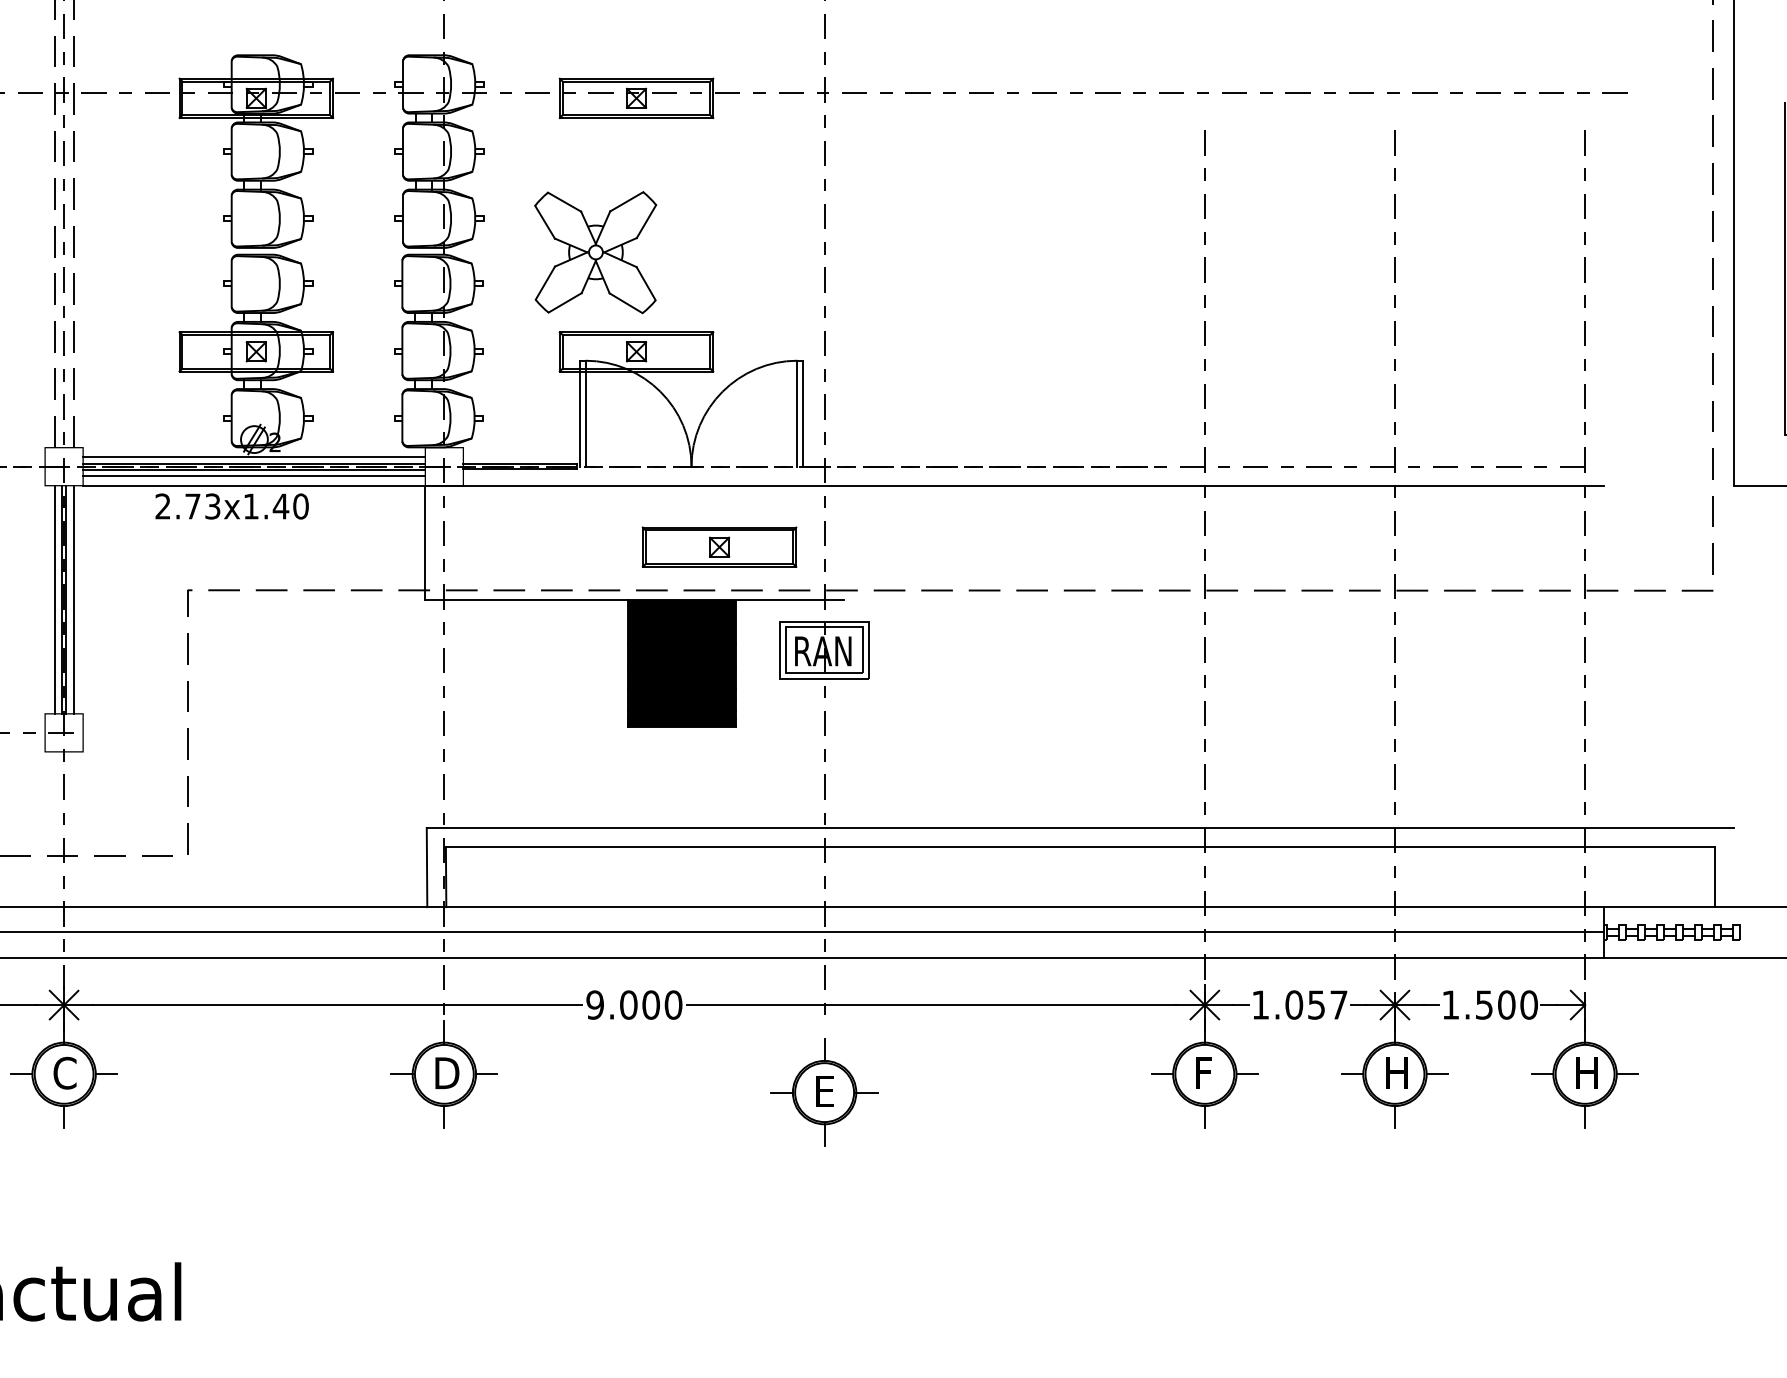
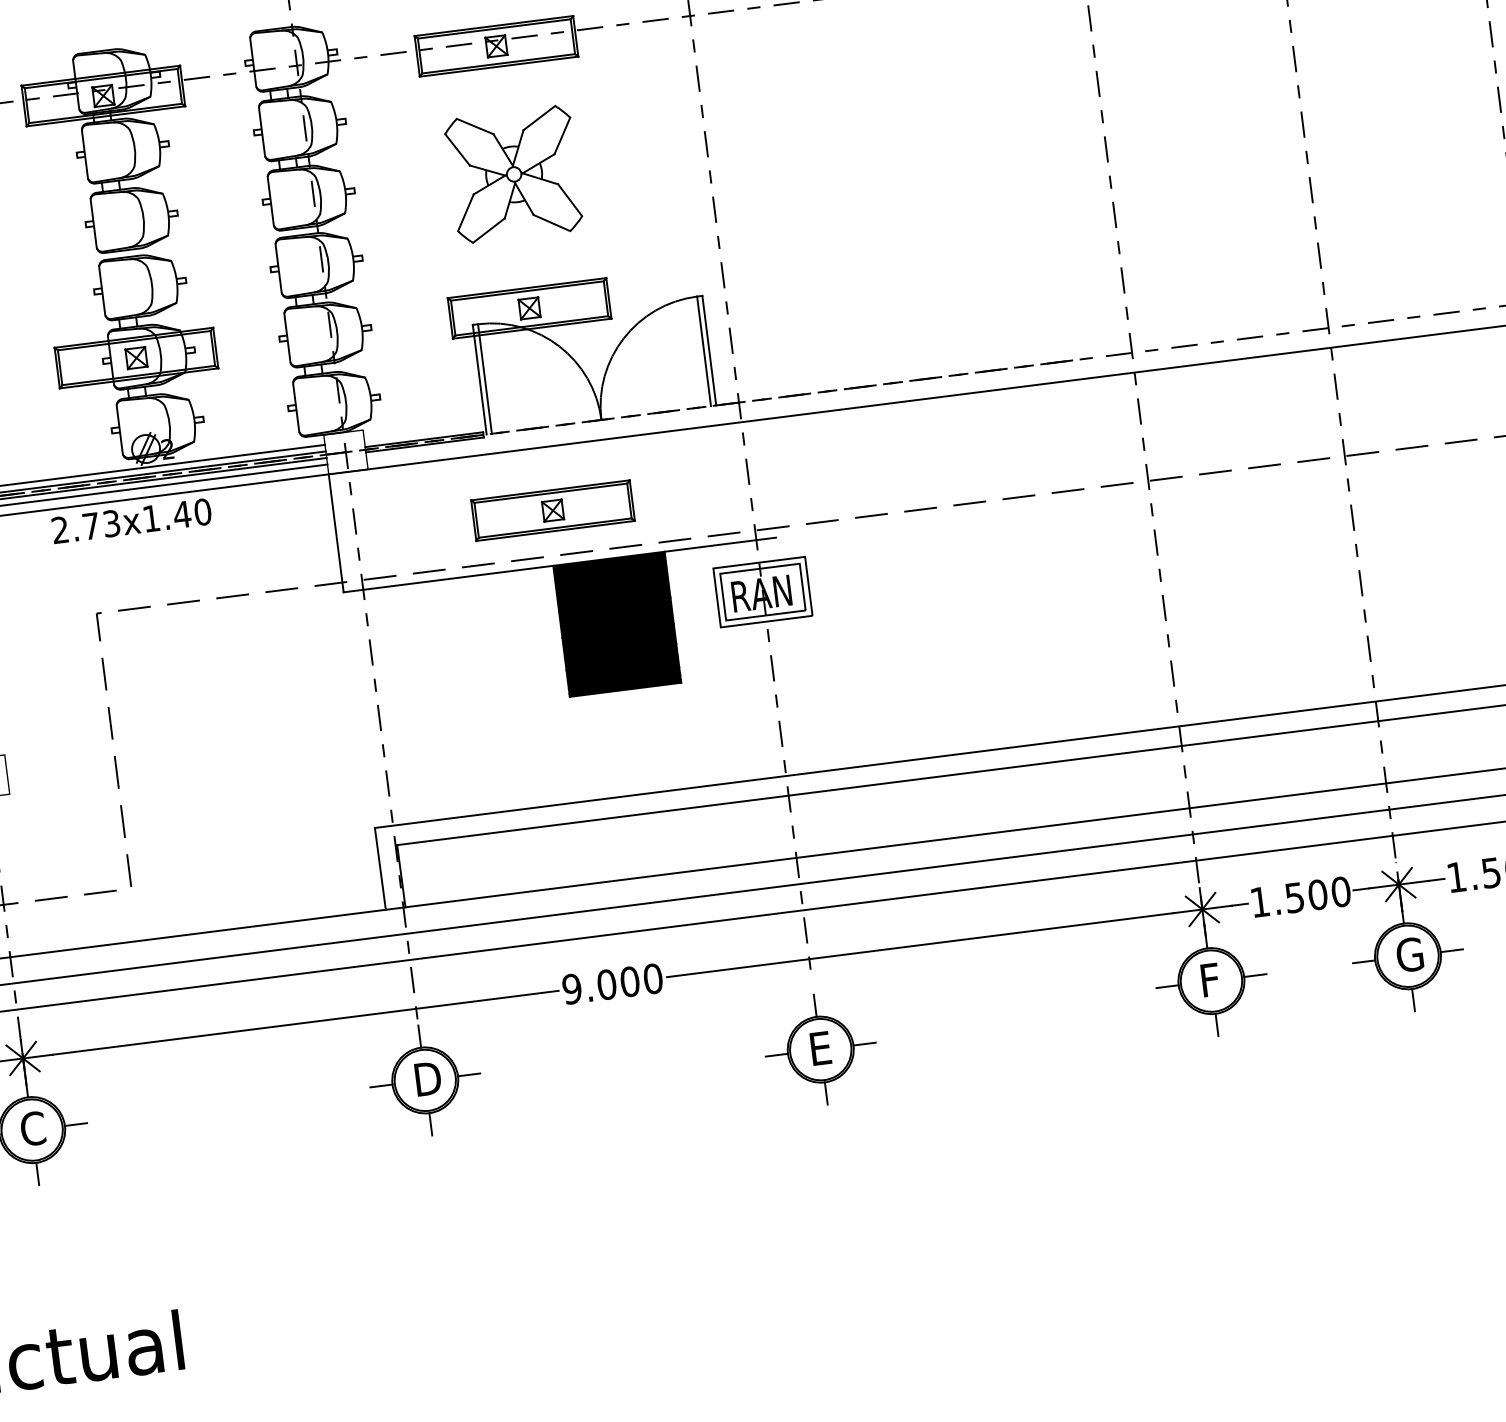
part: (595, 252) -> (513, 174), moved
part: (719, 546) -> (552, 509), moved
text: (1316, 1004) -> (1317, 894), 1.057 -> 1.500
text: (1396, 1072) -> (1409, 954), H -> G

